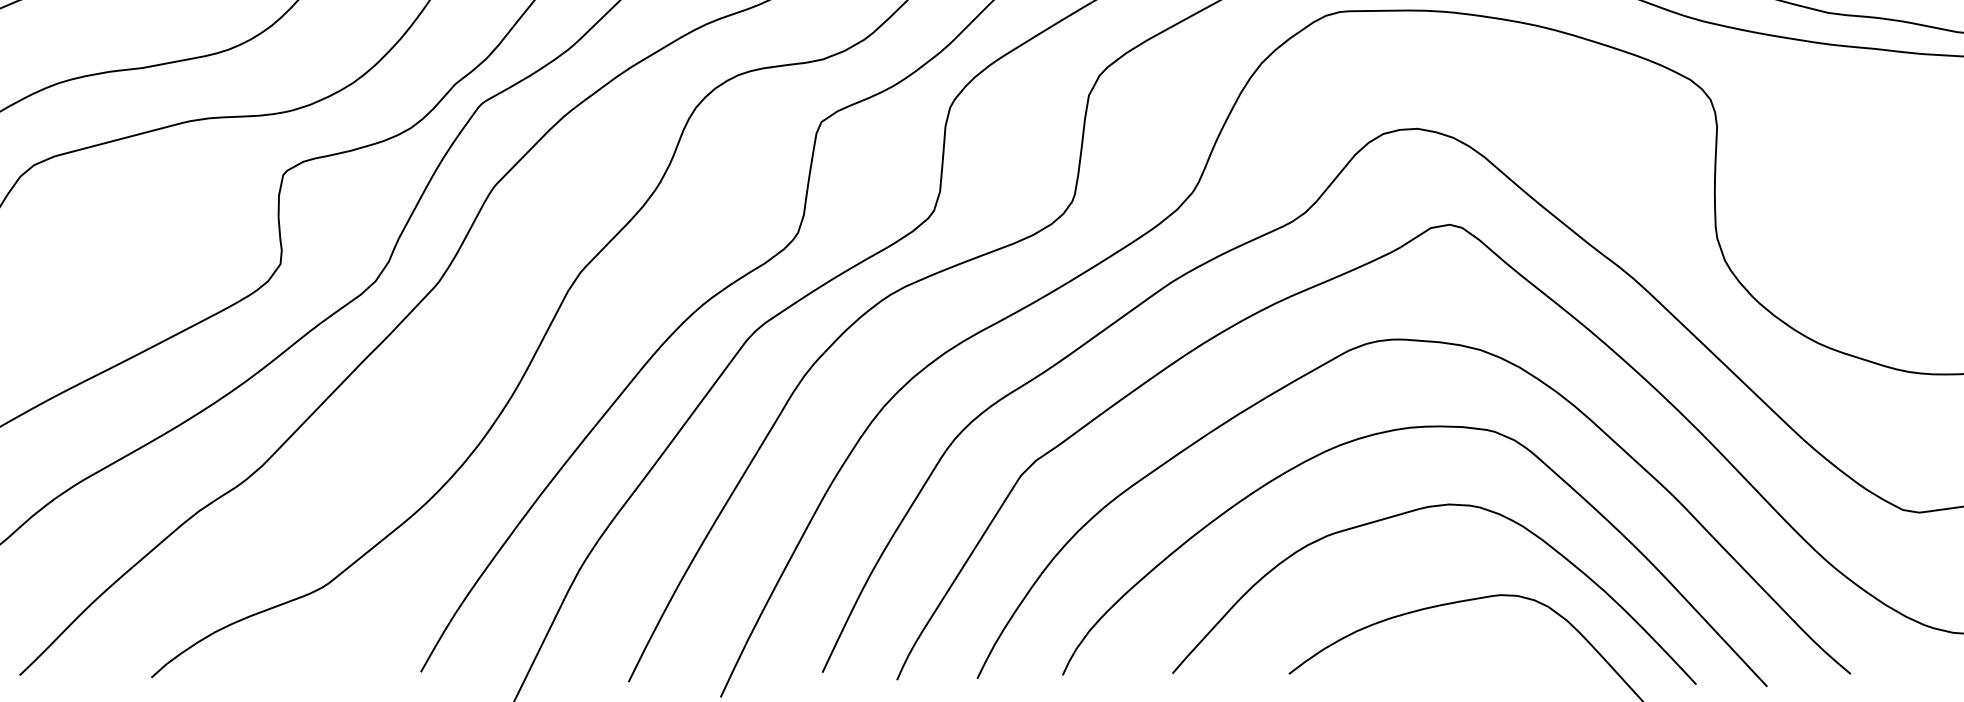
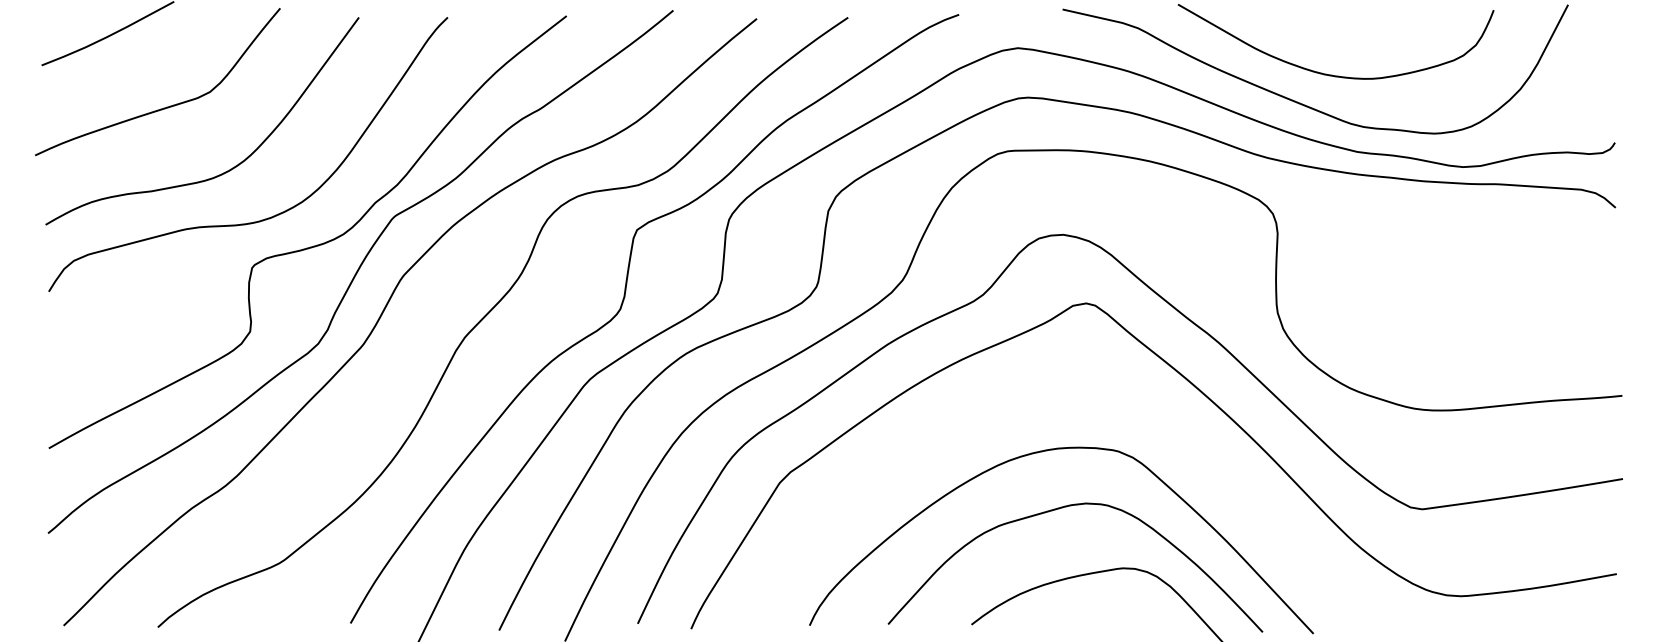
curve: (1434, 343) -> (1075, 388), removed

